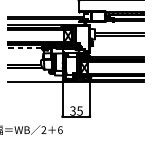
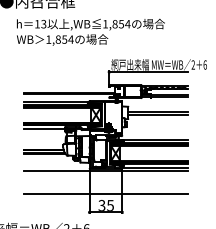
line: (26, 48) -> (45, 129), dashed -> solid
line: (75, 100) -> (105, 193), added

